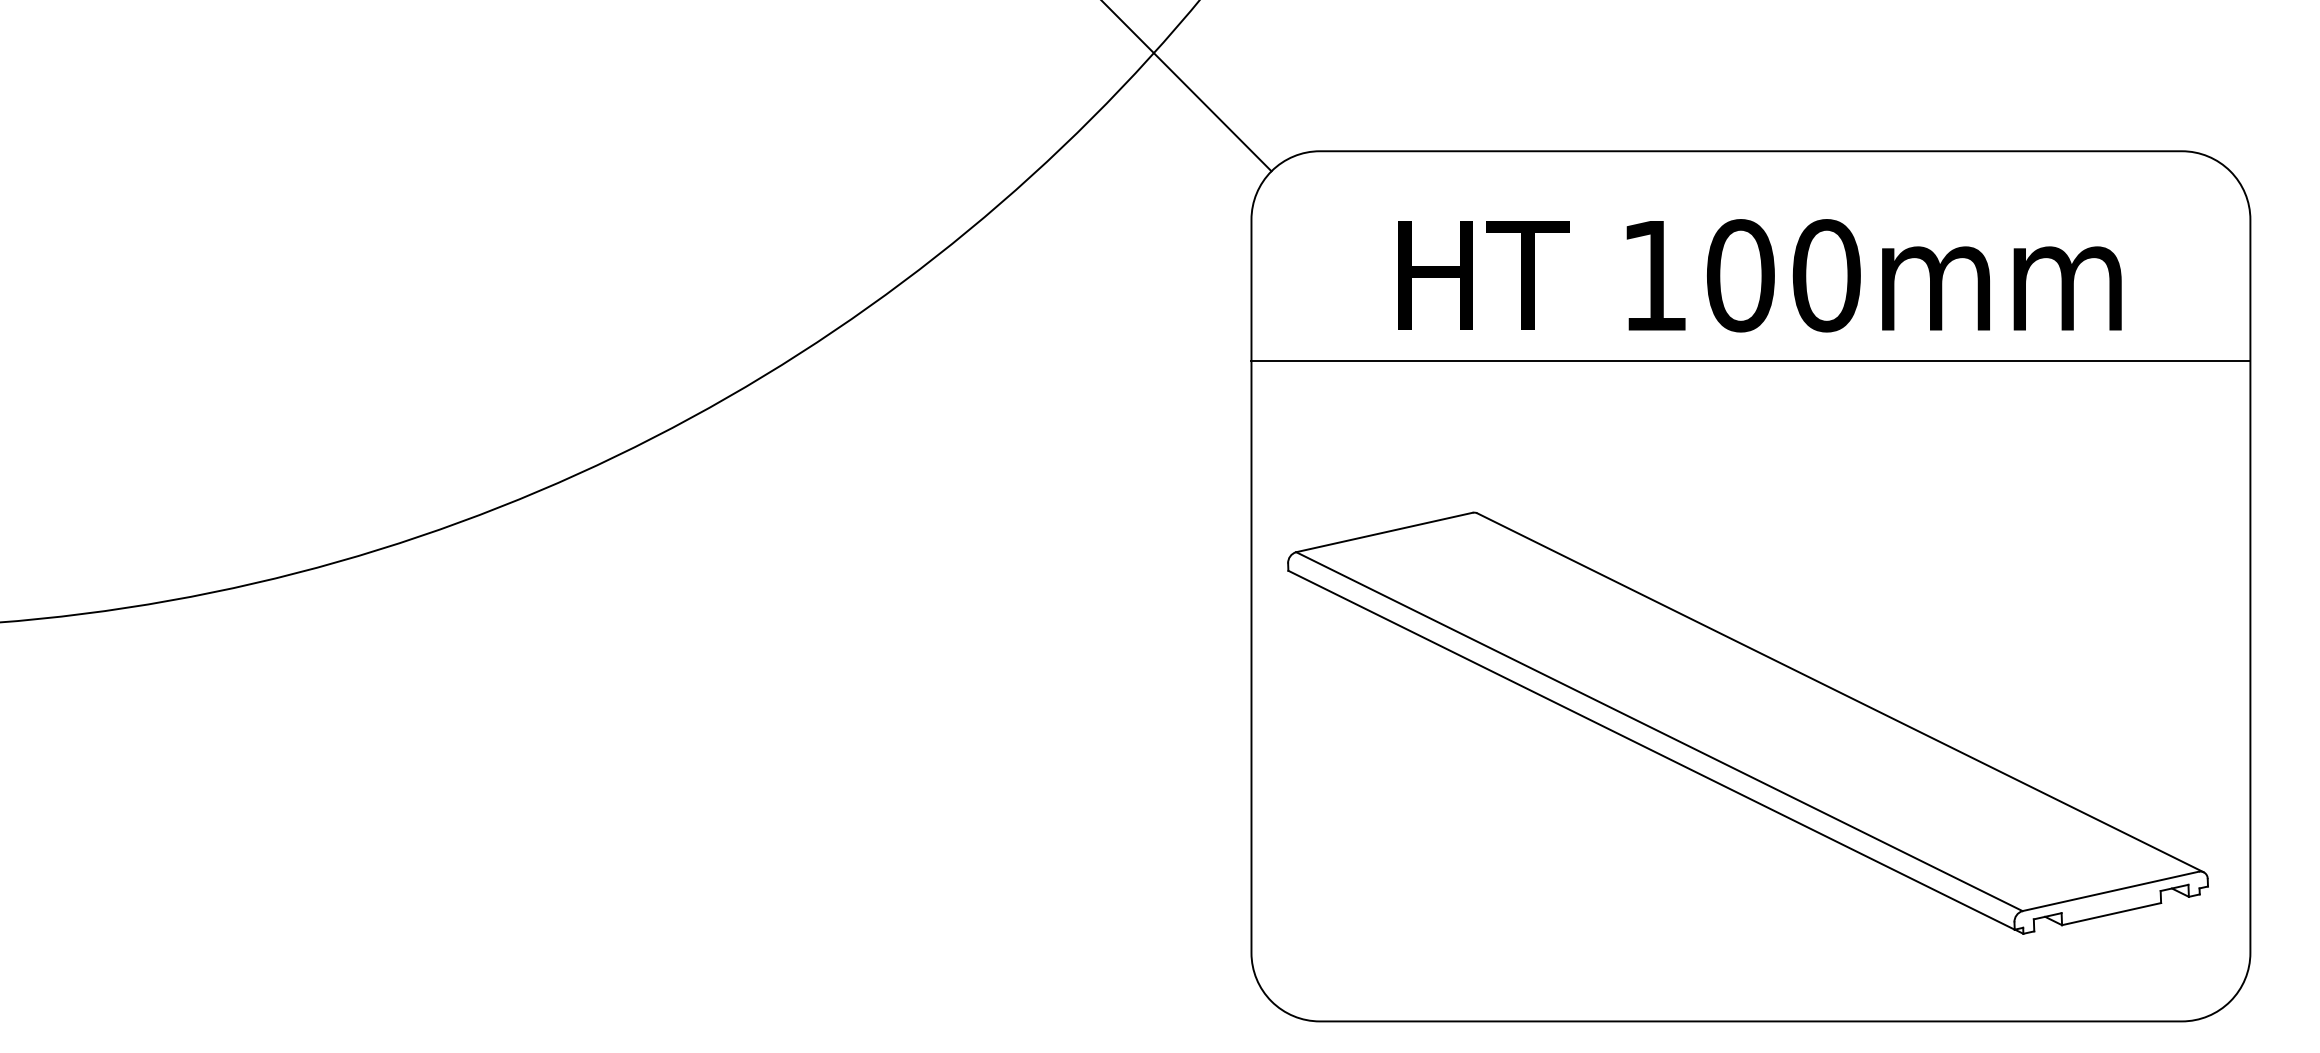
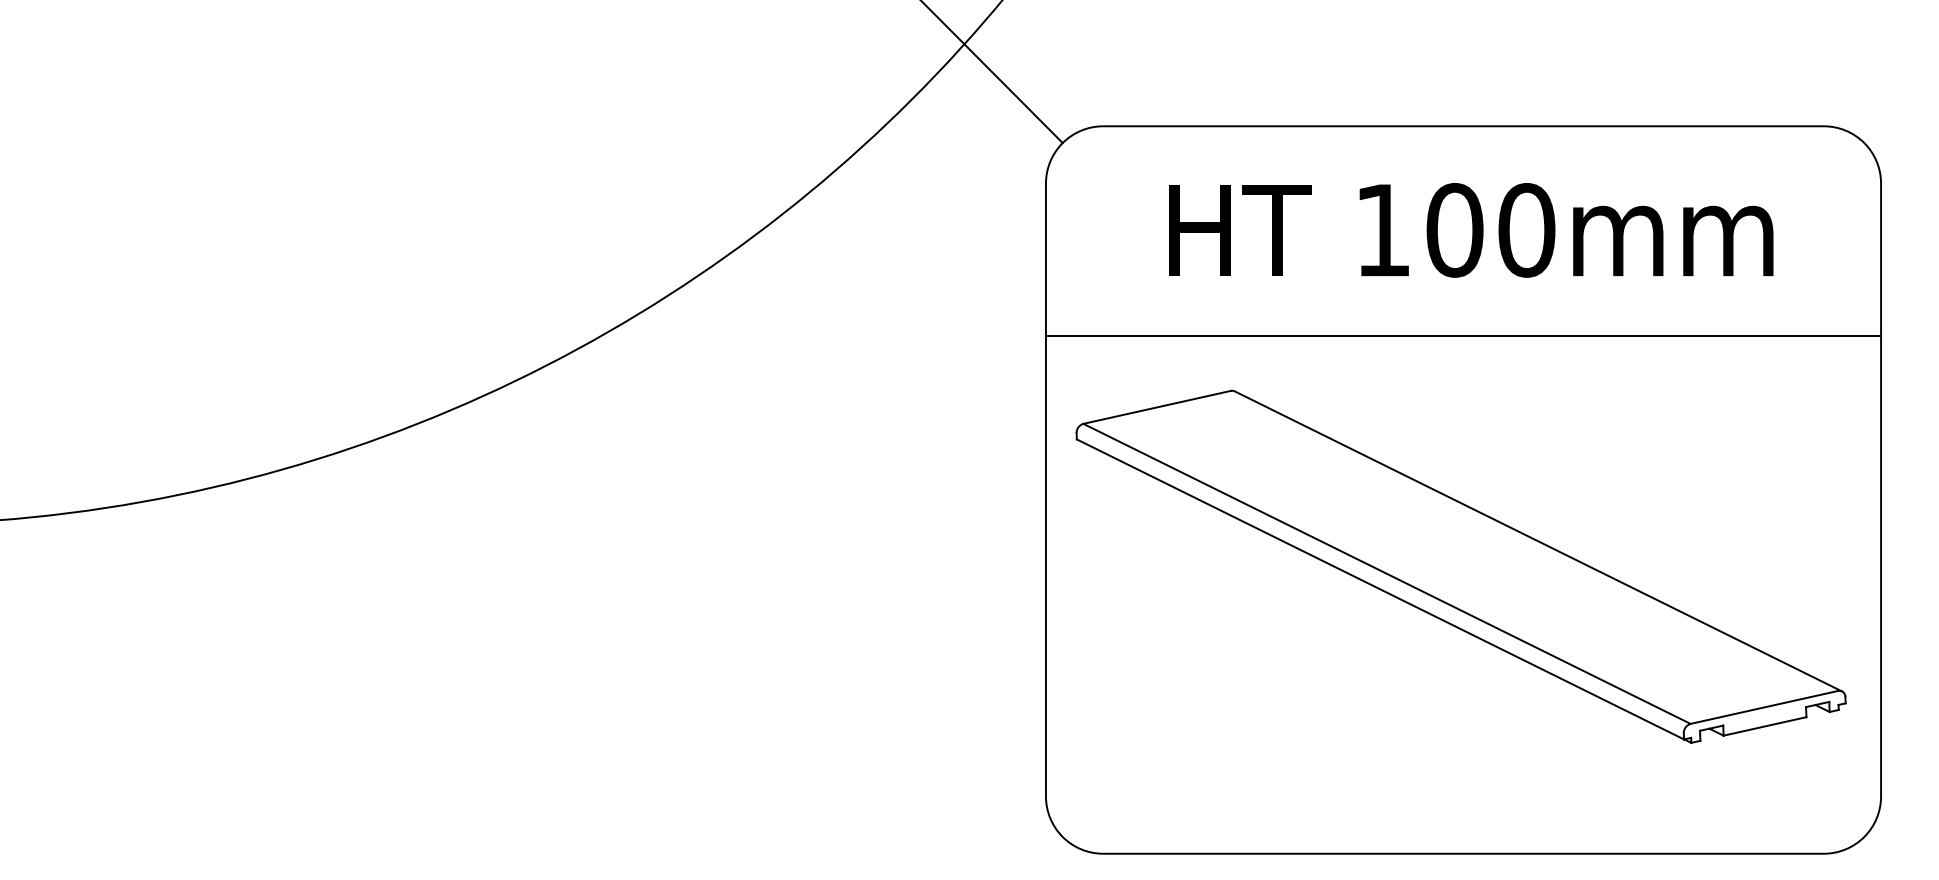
line: (1750, 360) -> (1463, 336), moved
part: (1747, 722) -> (1460, 566), moved

